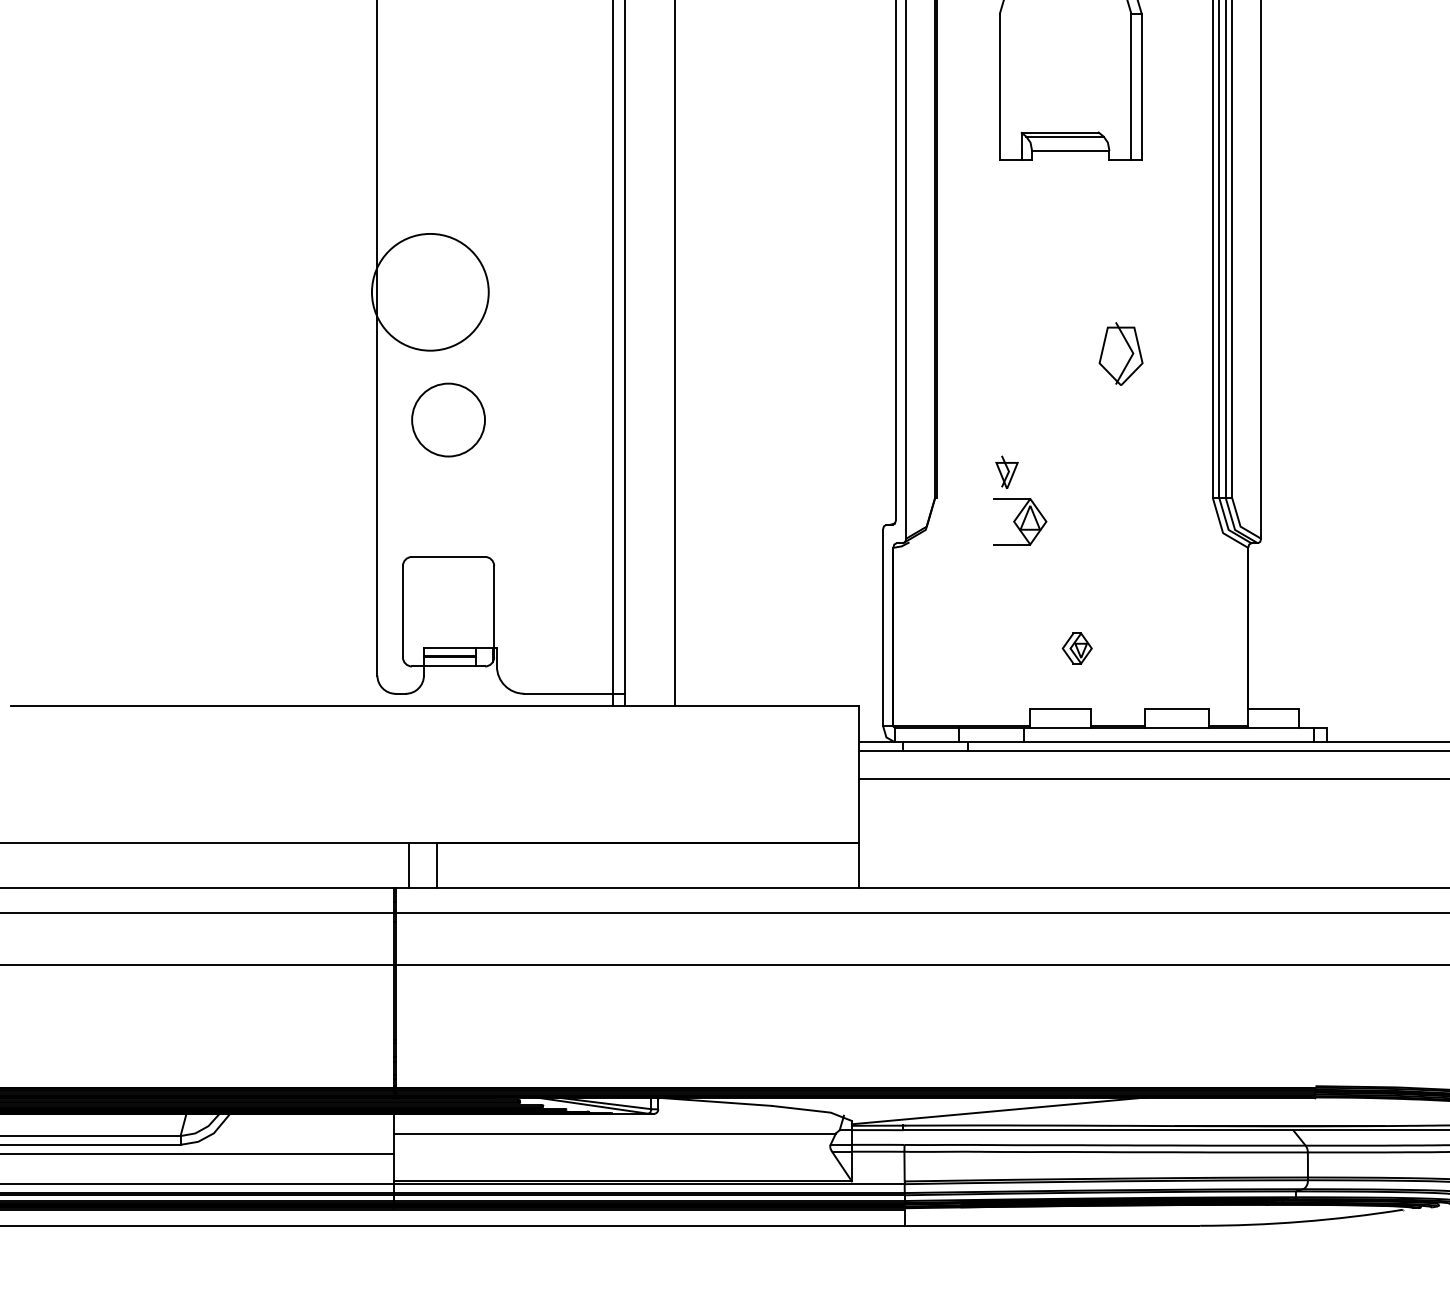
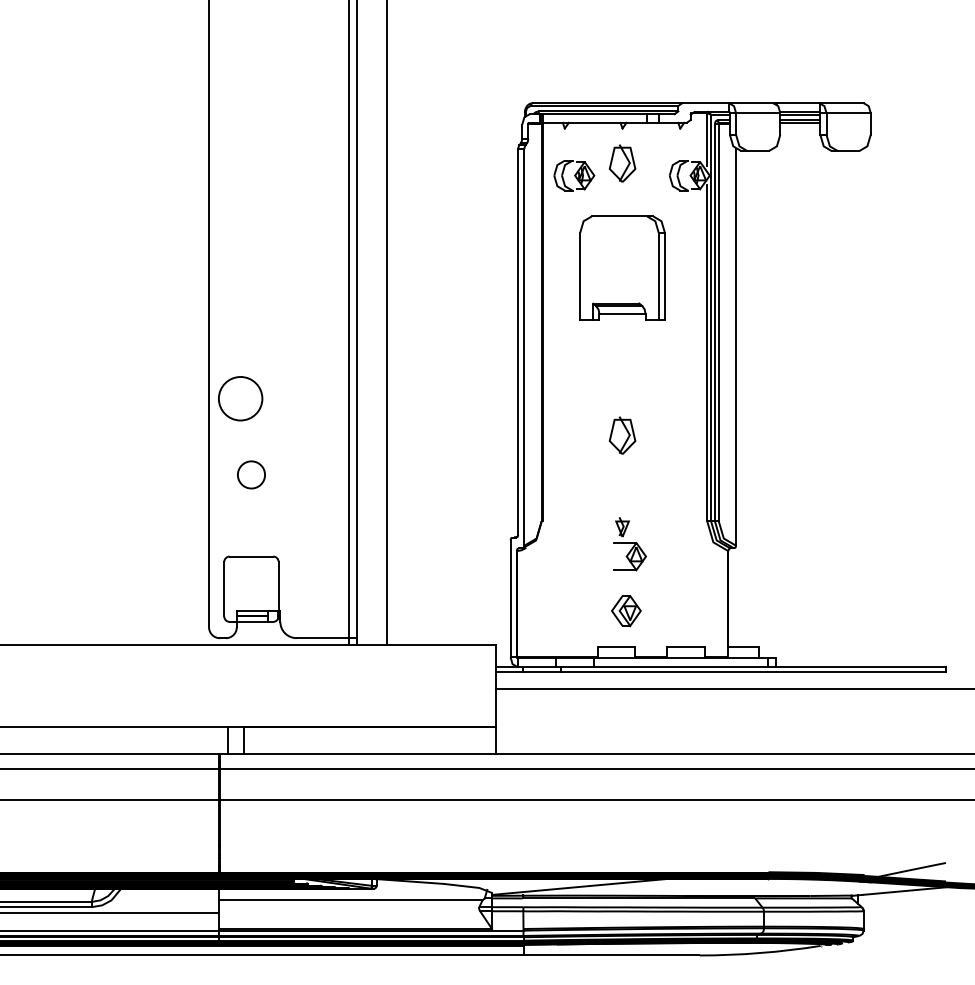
circle: (430, 291) -> (240, 398), size x0.62
part: (1120, 353) -> (622, 435), moved
circle: (448, 419) -> (251, 474), size x0.62
part: (1018, 501) -> (629, 544), moved
part: (1077, 649) -> (626, 611), size x1.67

